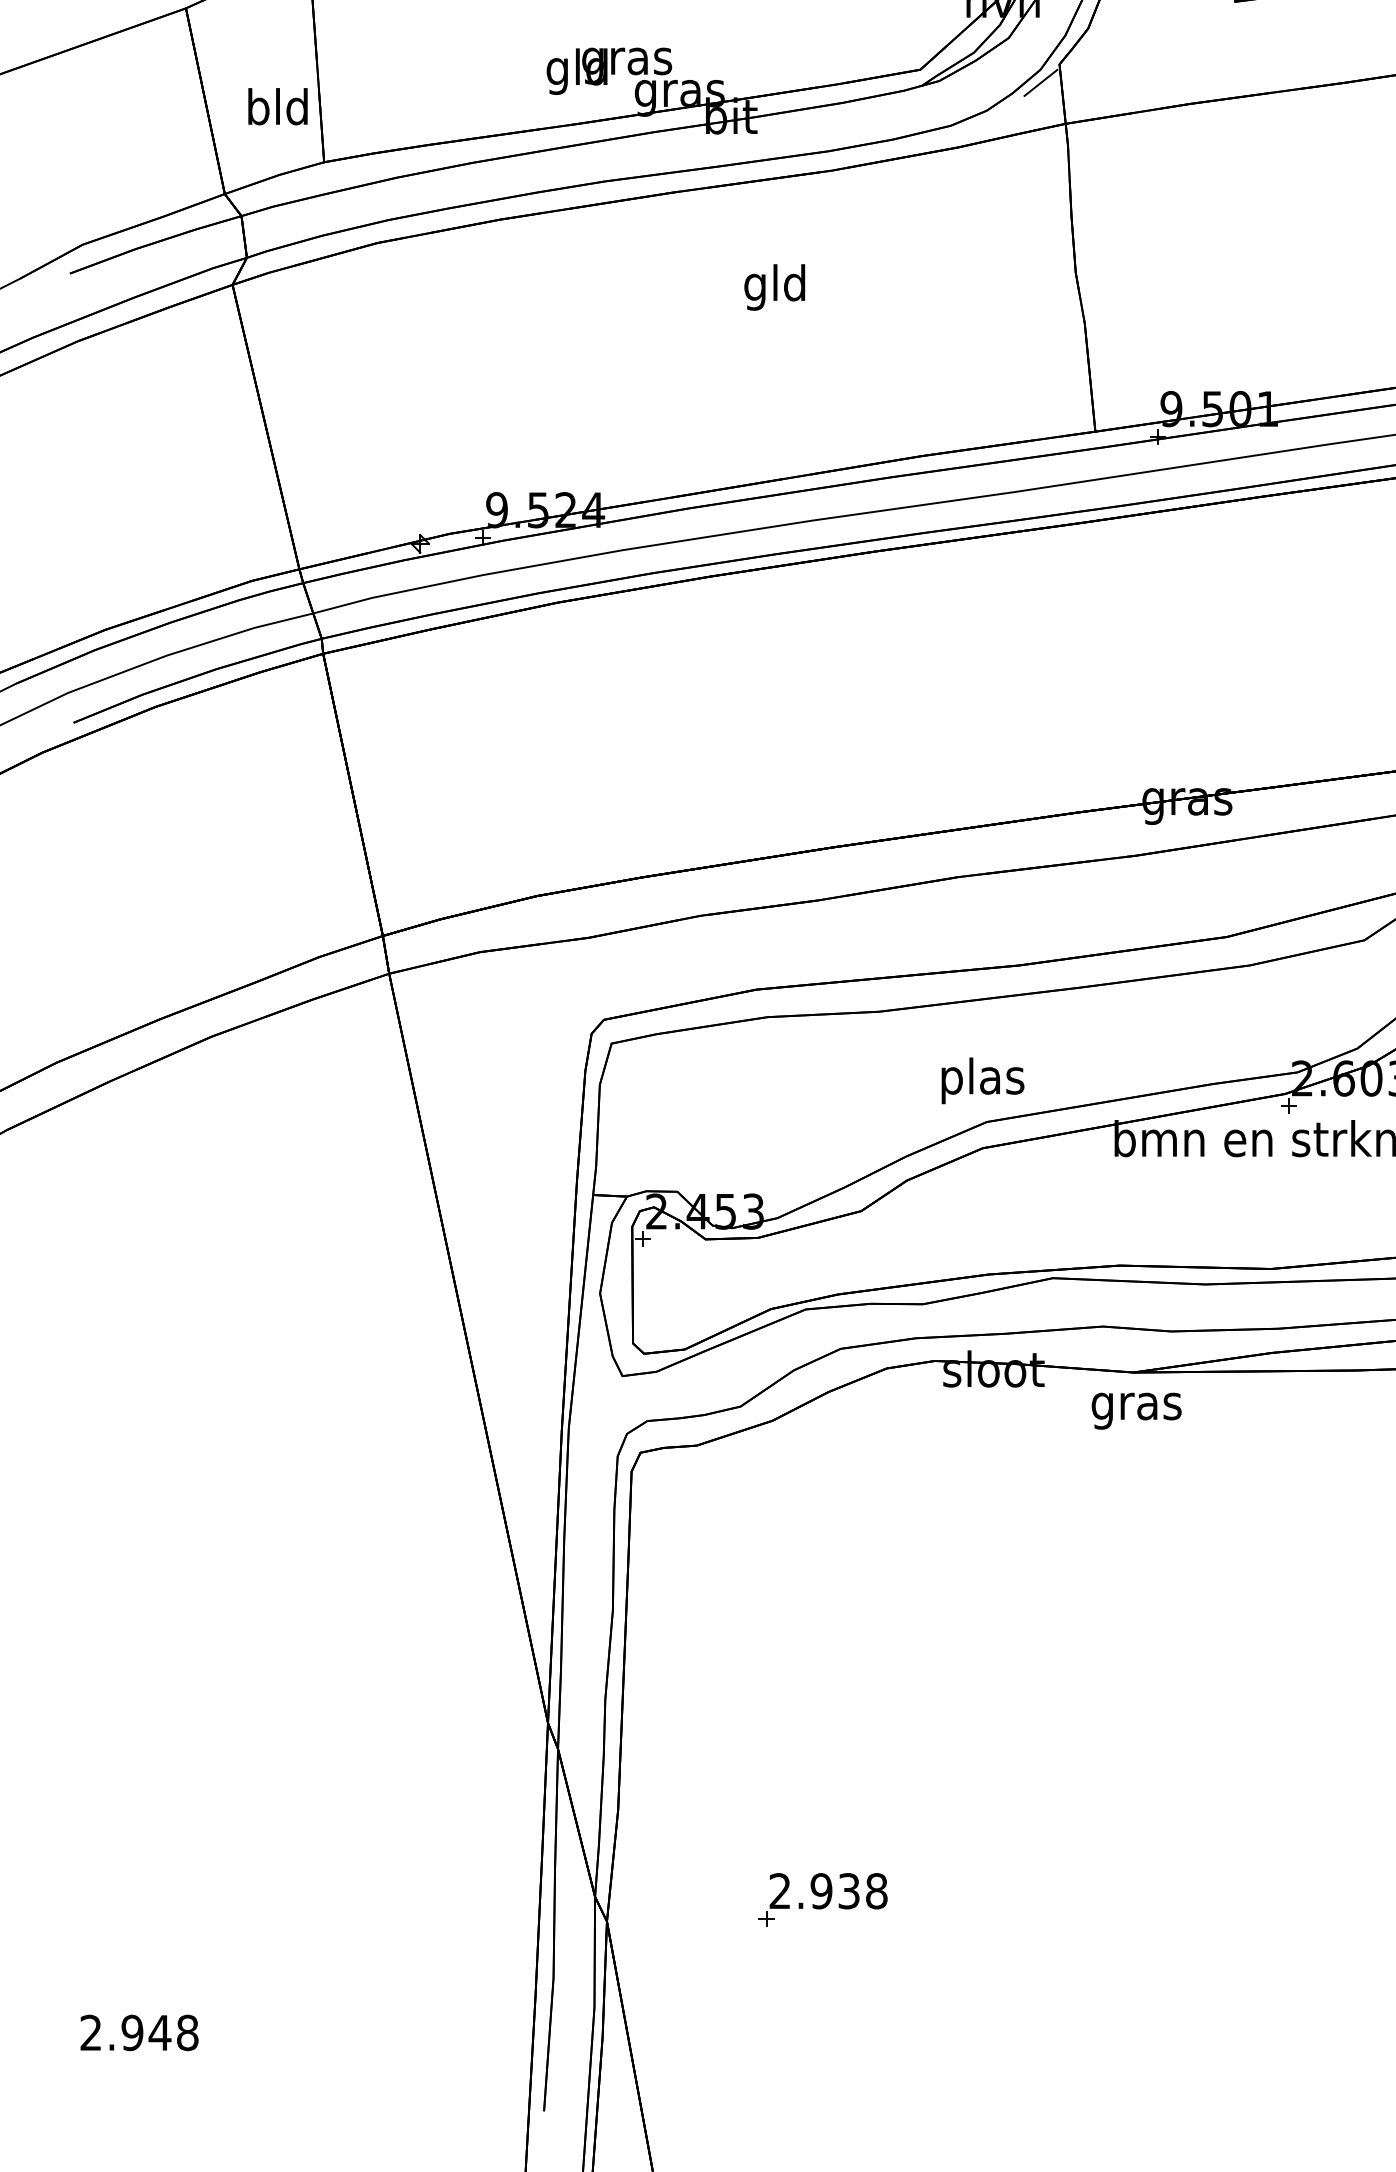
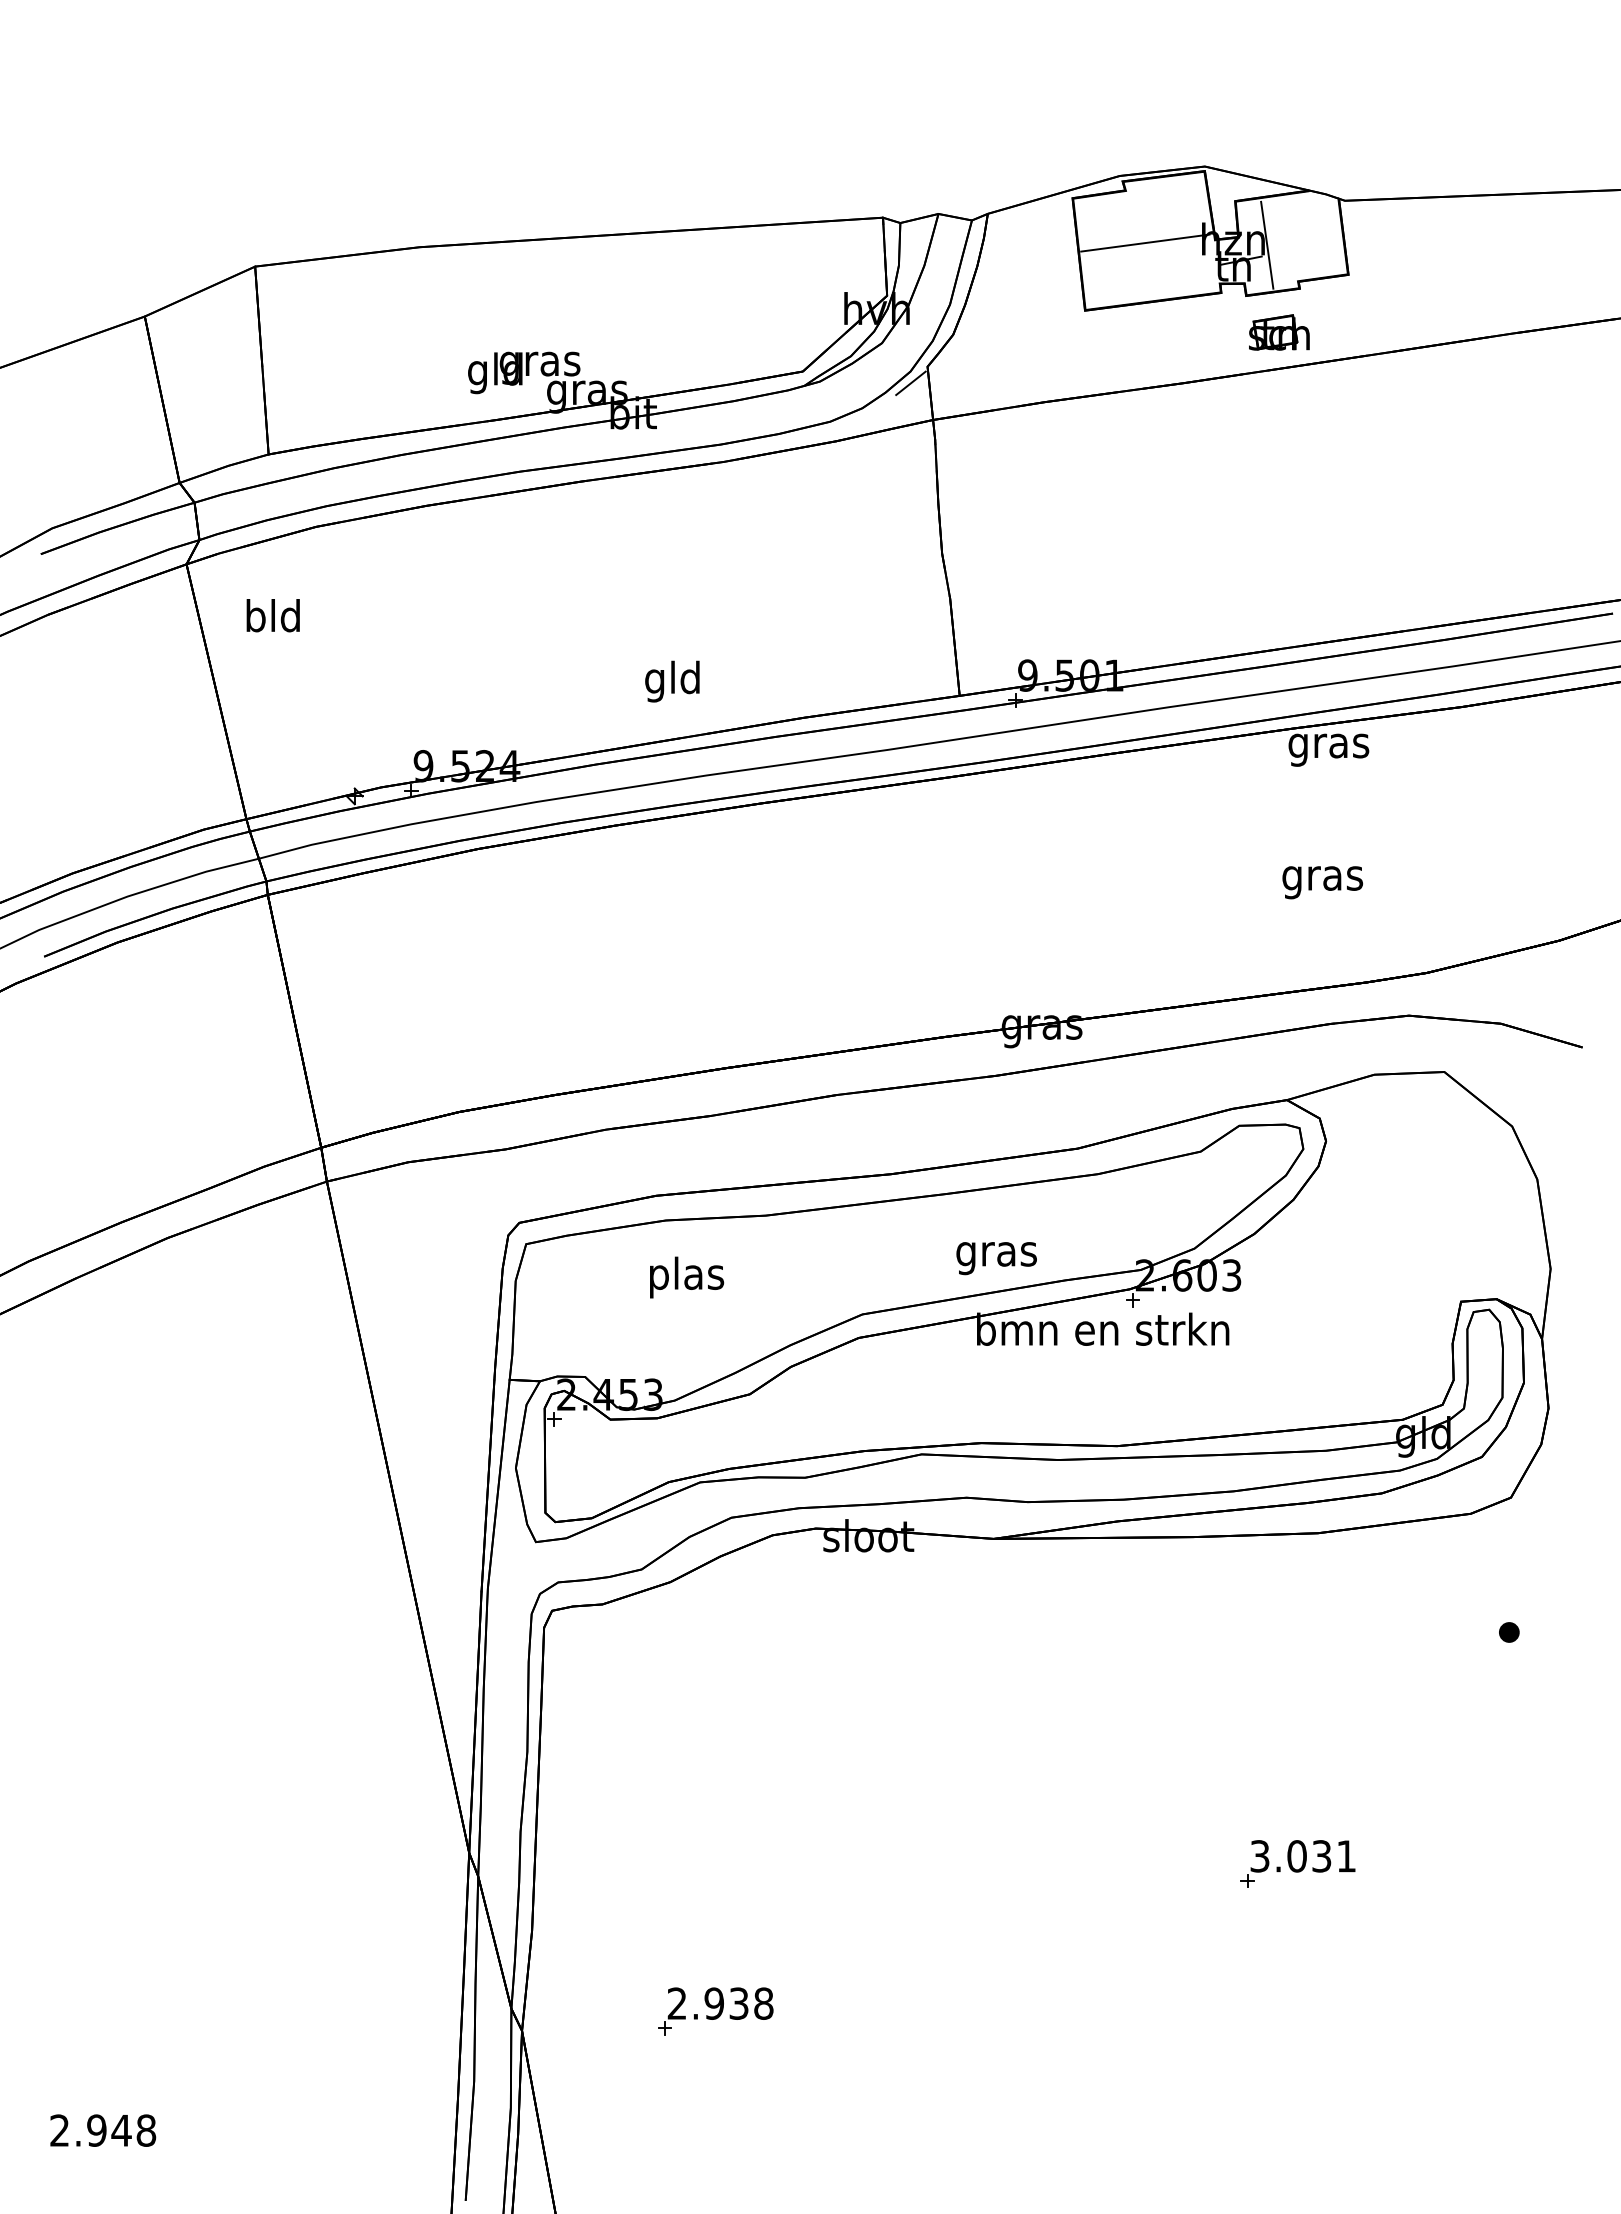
text: (277, 106) -> (272, 615), moved
text: (774, 287) -> (672, 681), moved
text: (983, 1080) -> (687, 1277), moved
text: (1136, 1411) -> (996, 1258), moved

